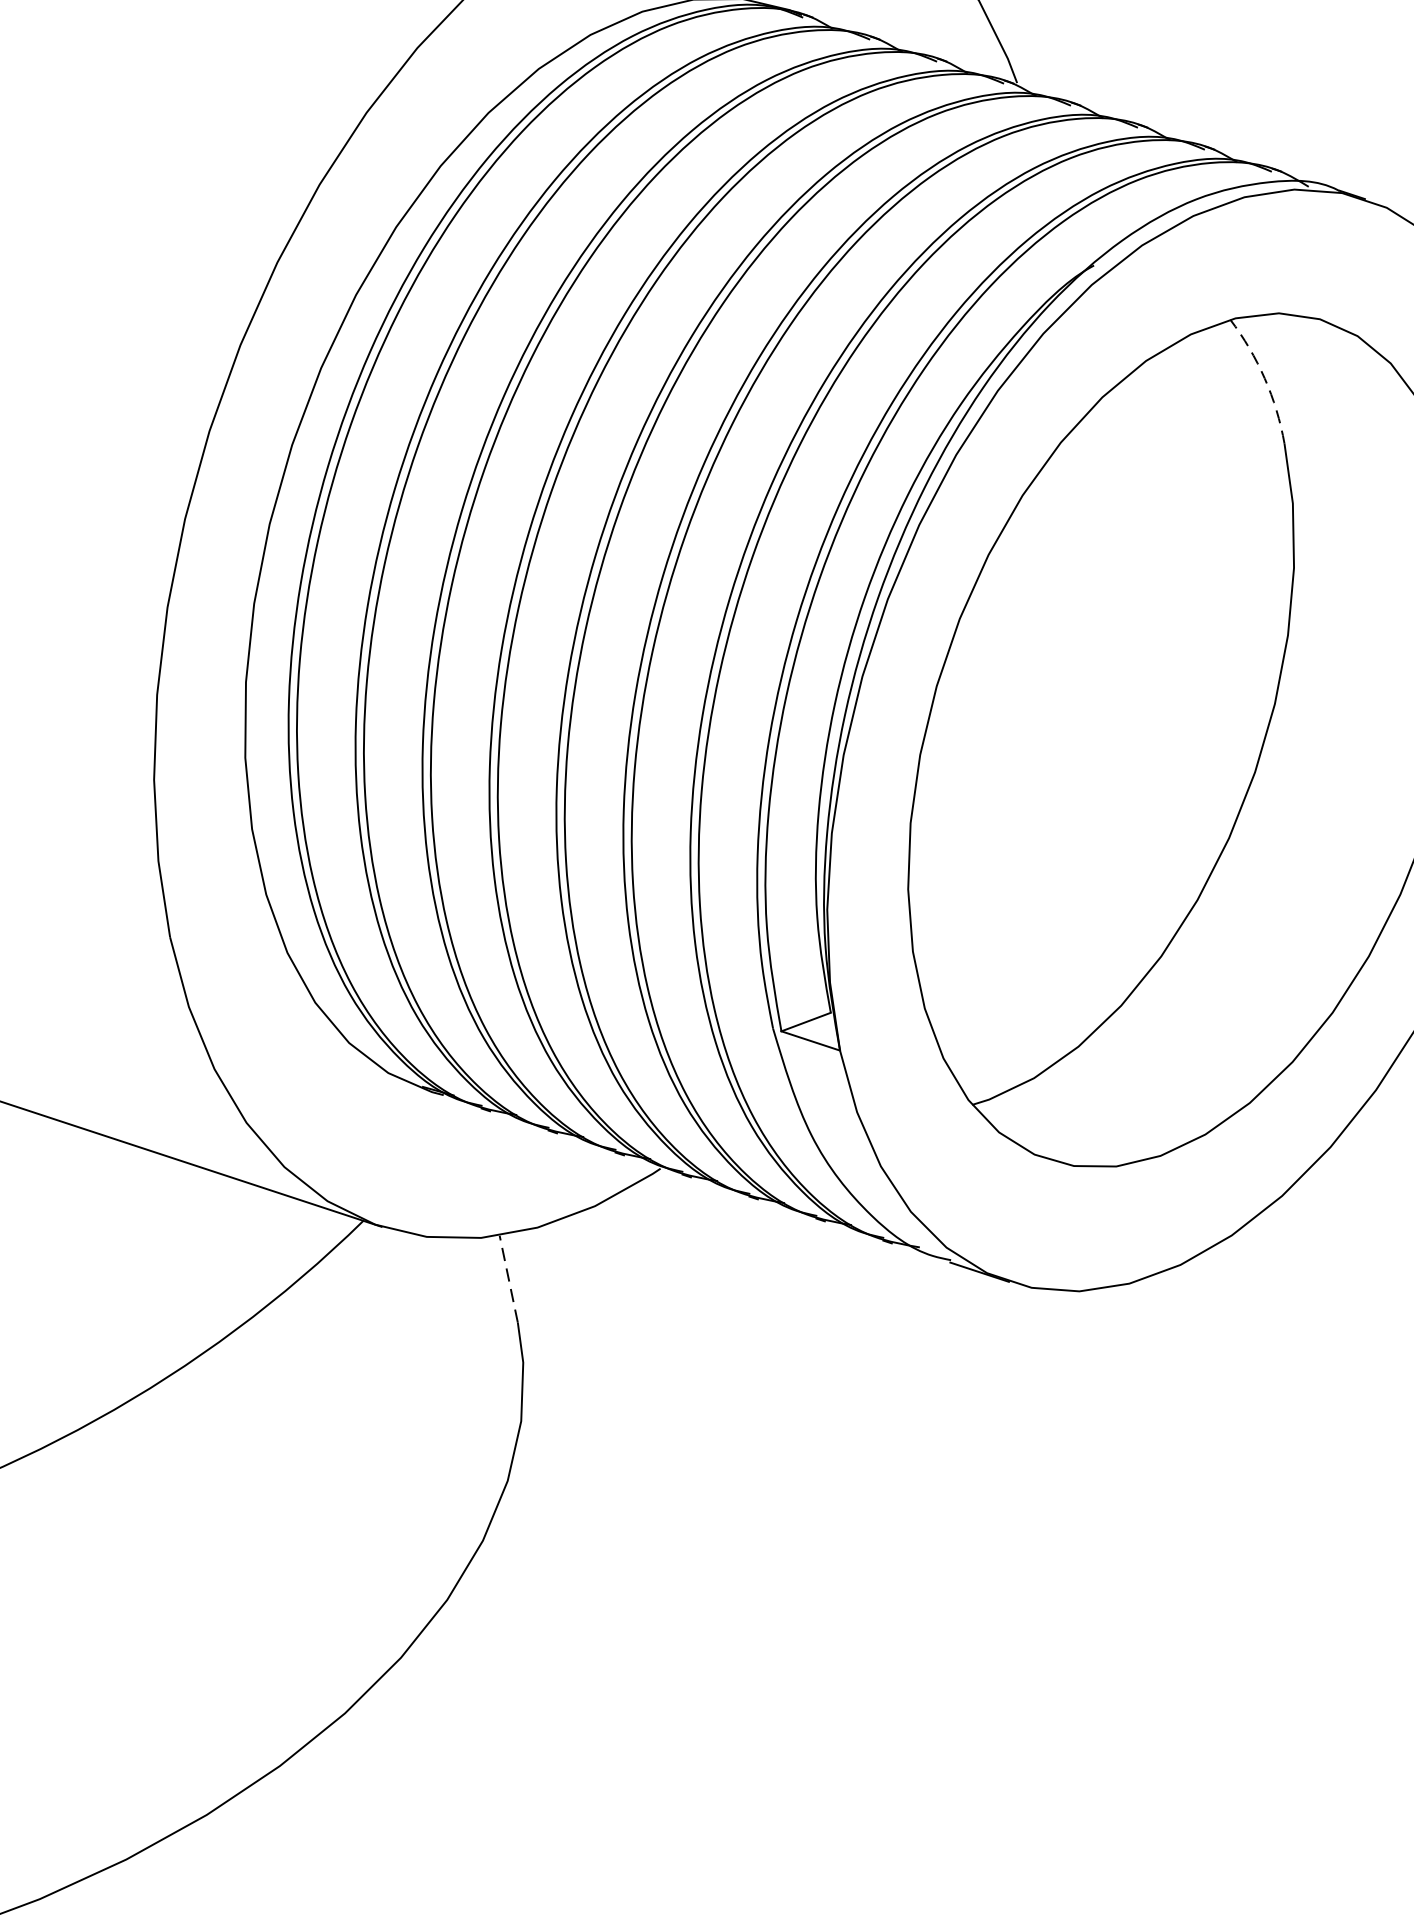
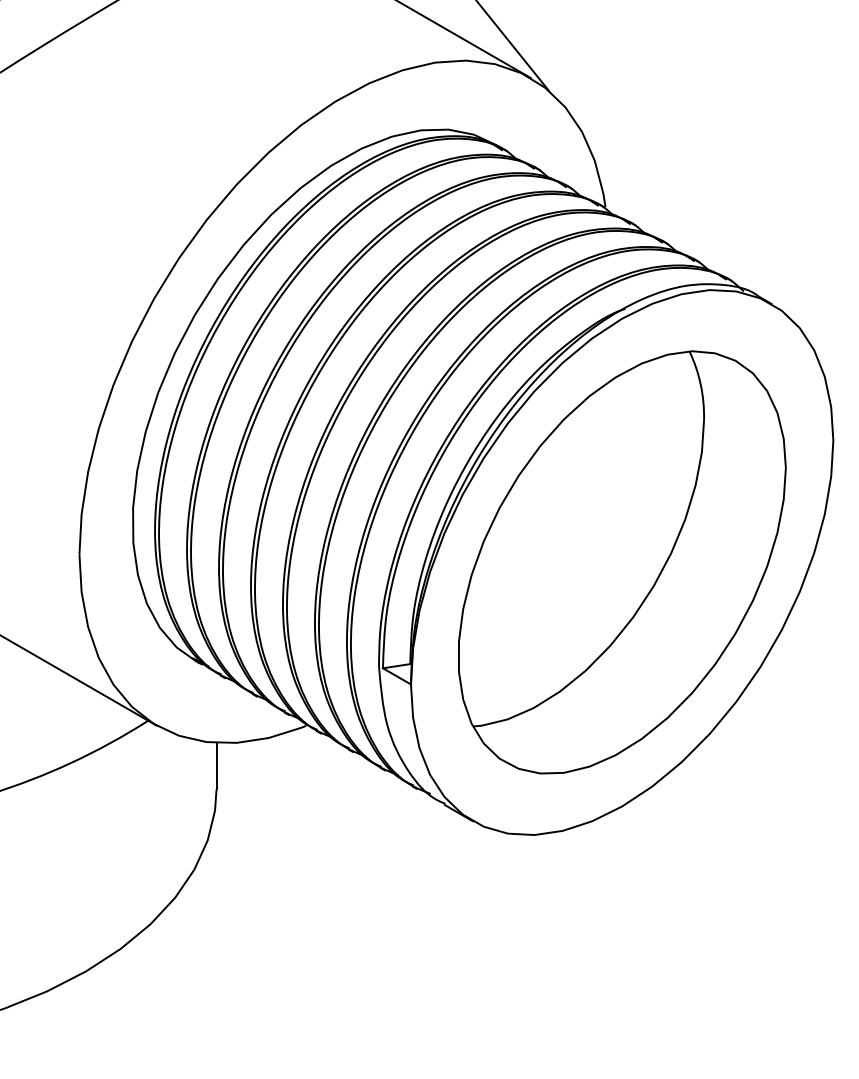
arc: (1264, 379) -> (700, 385), dashed -> solid
line: (508, 1277) -> (216, 765), dashed -> solid

